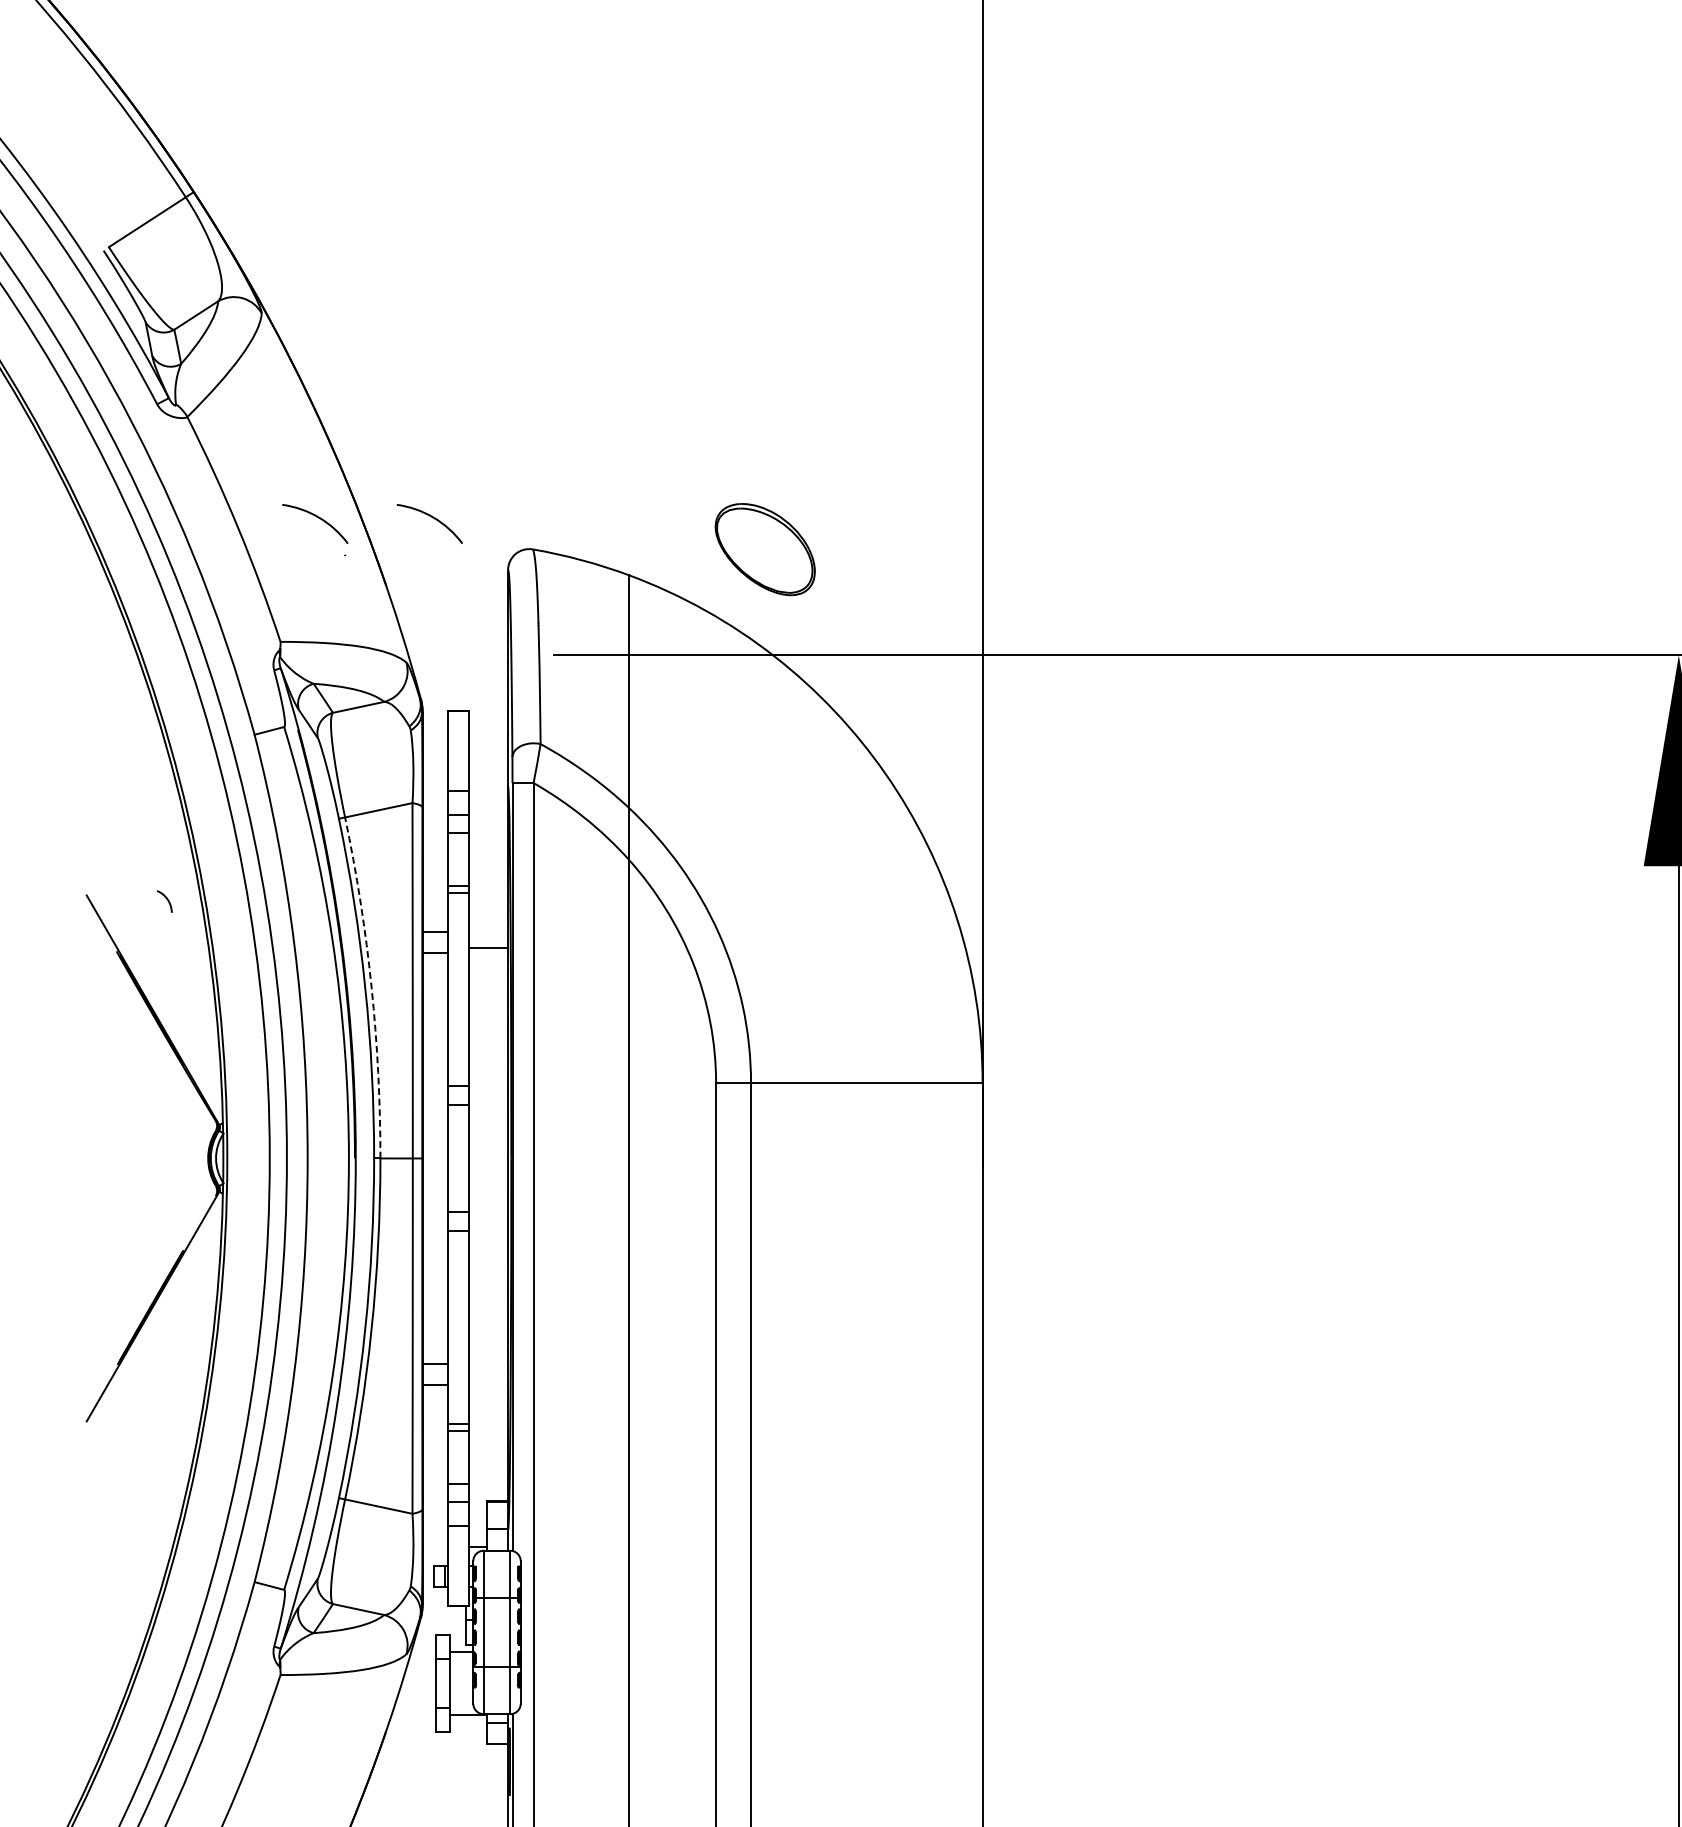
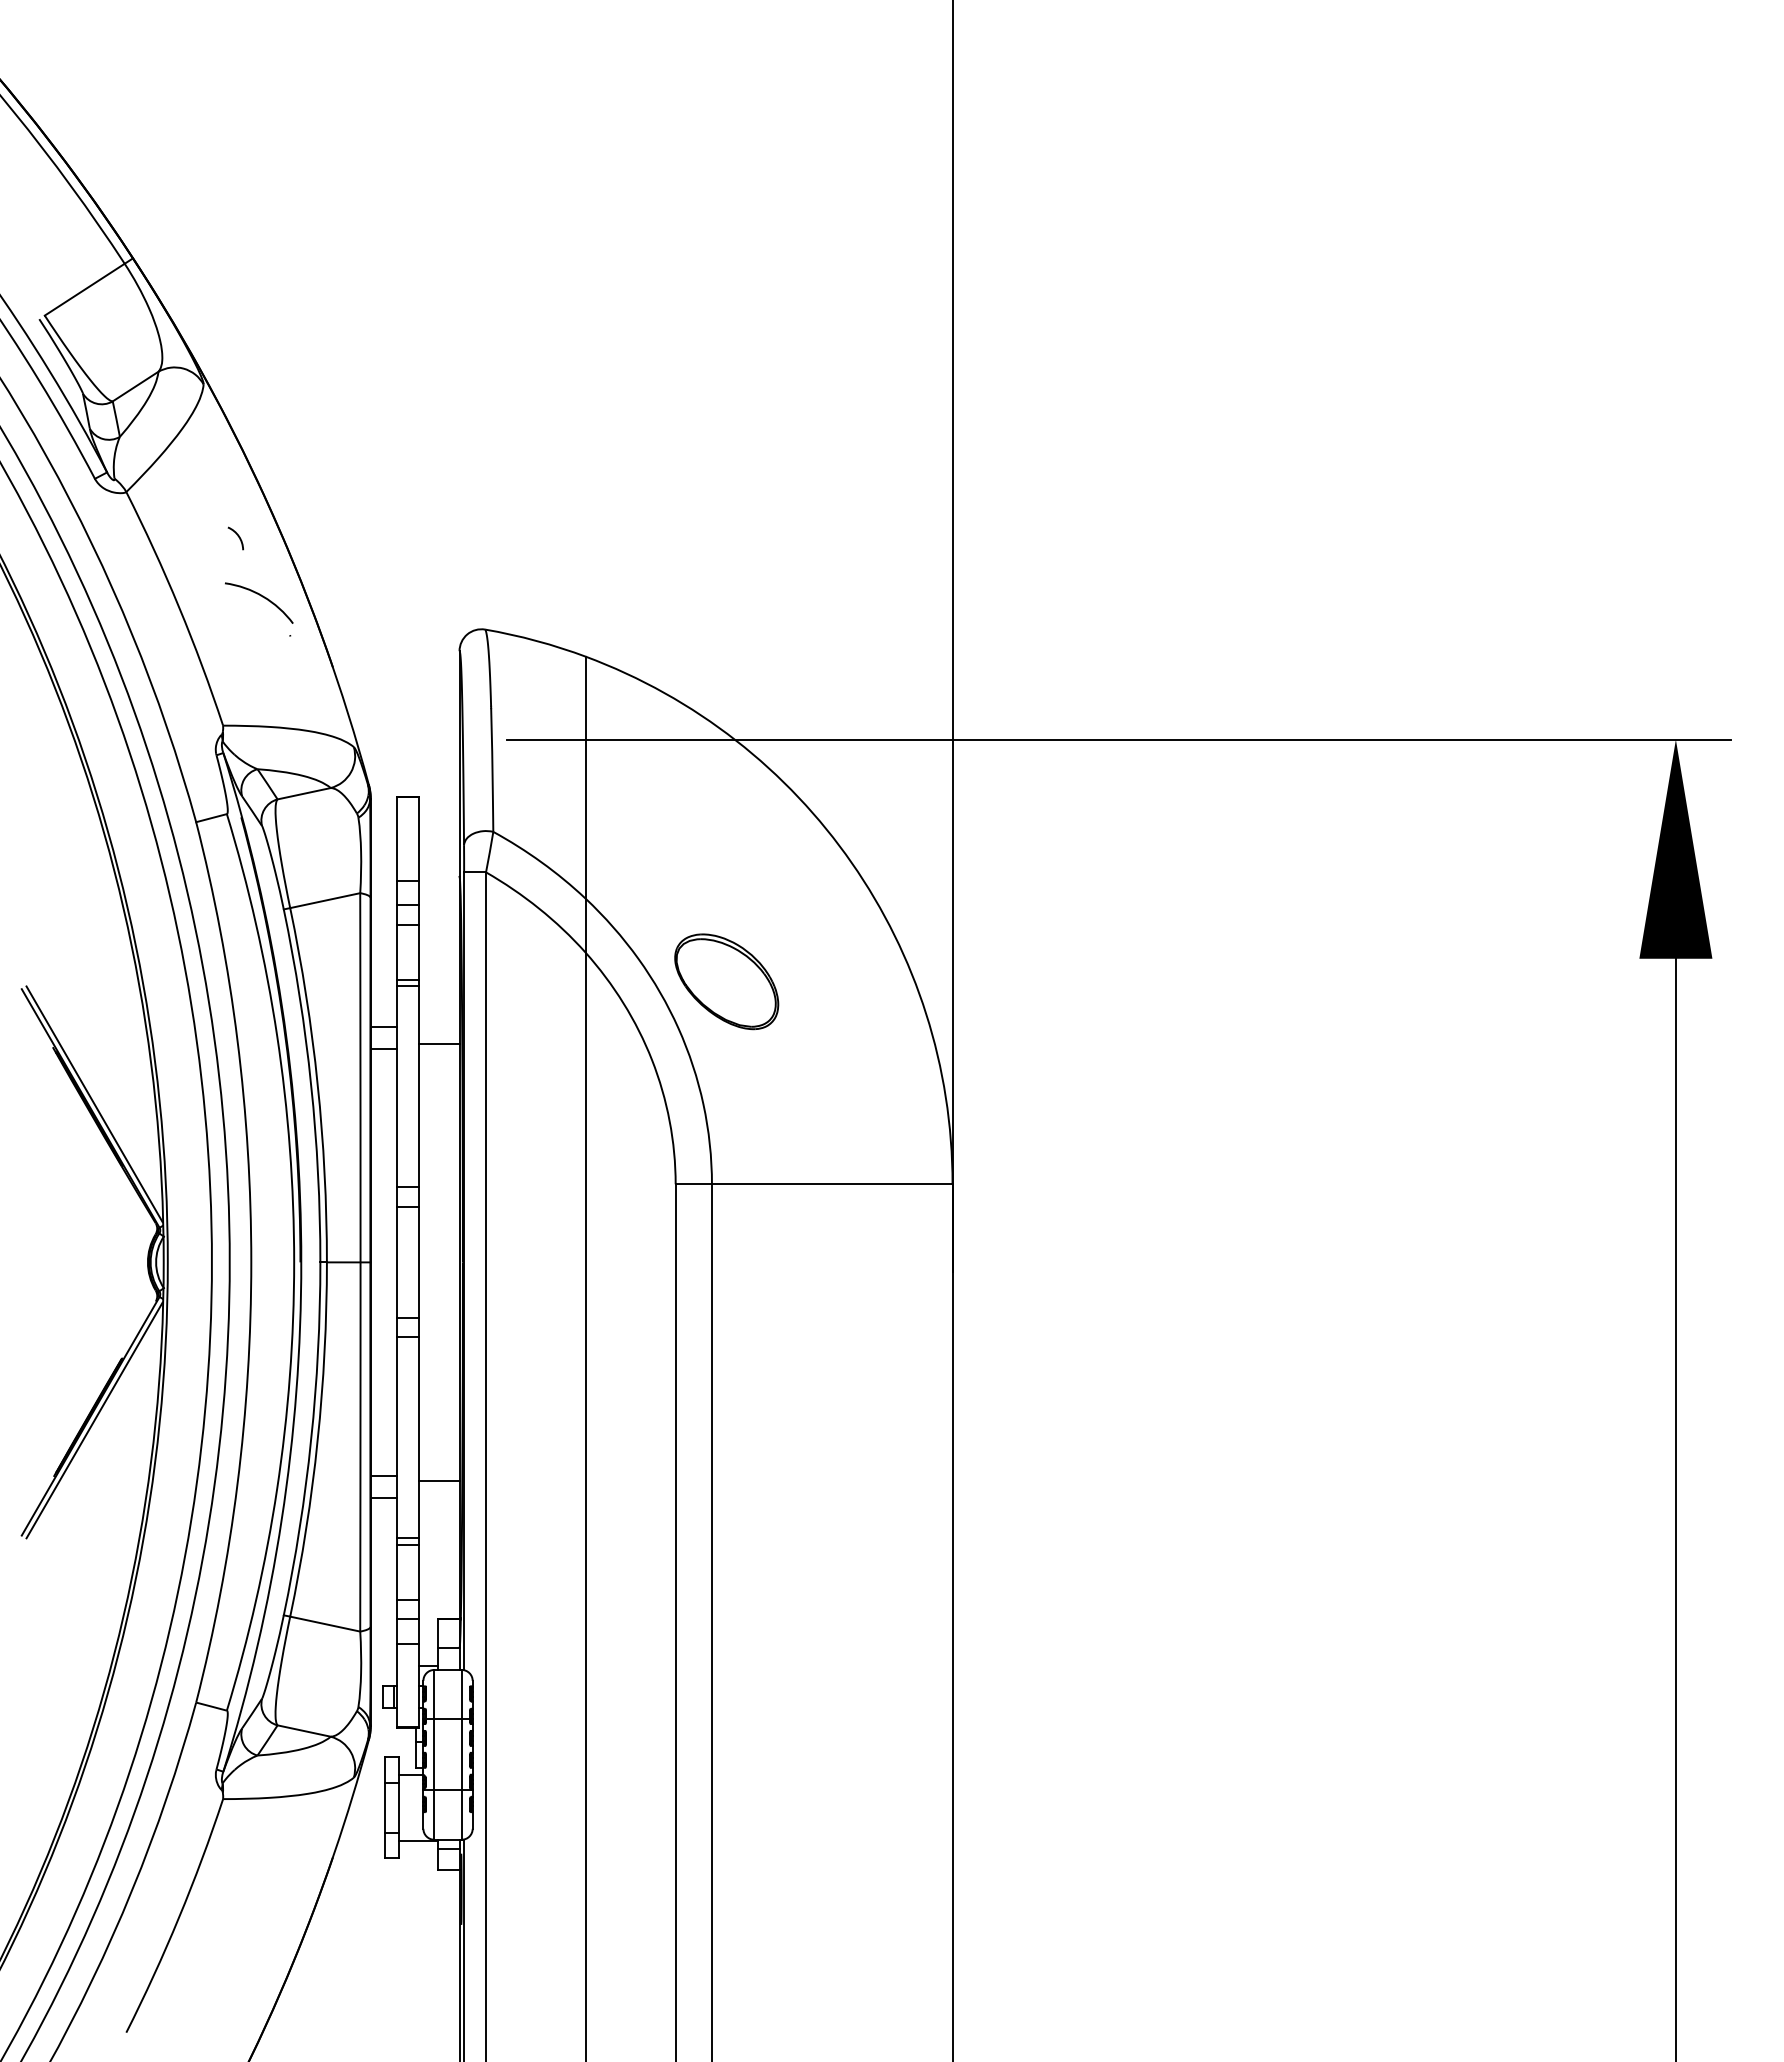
arc: (432, 518) -> (381, 597), removed
part: (765, 549) -> (726, 981), moved
arc: (166, 899) -> (237, 536), moved
arc: (371, 987) -> (317, 1084), dashed -> solid
line: (156, 1006) -> (94, 1104), added
line: (156, 1310) -> (94, 1420), added
line: (488, 1368) -> (439, 1480), added

